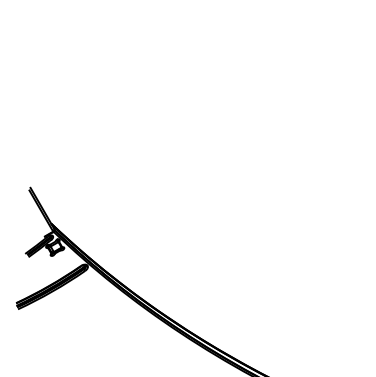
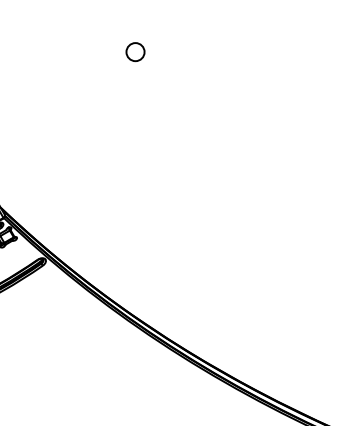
circle: (160, 95) -> (134, 51), added

